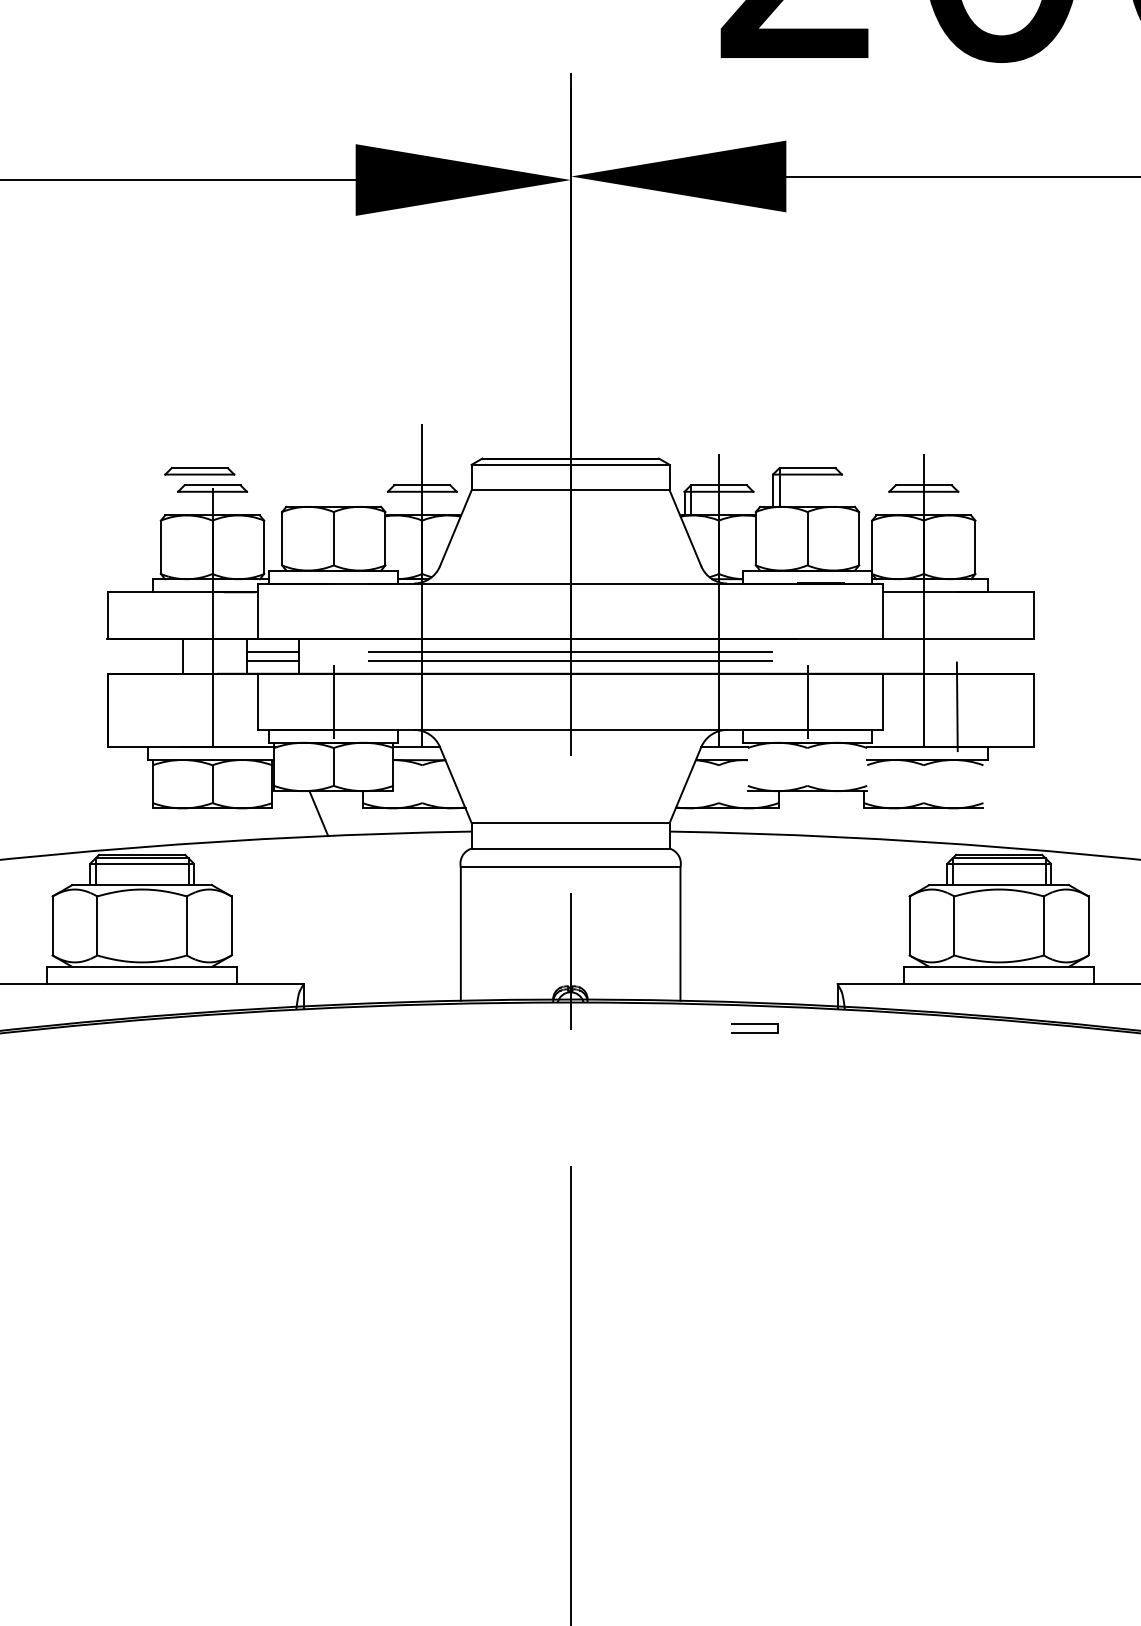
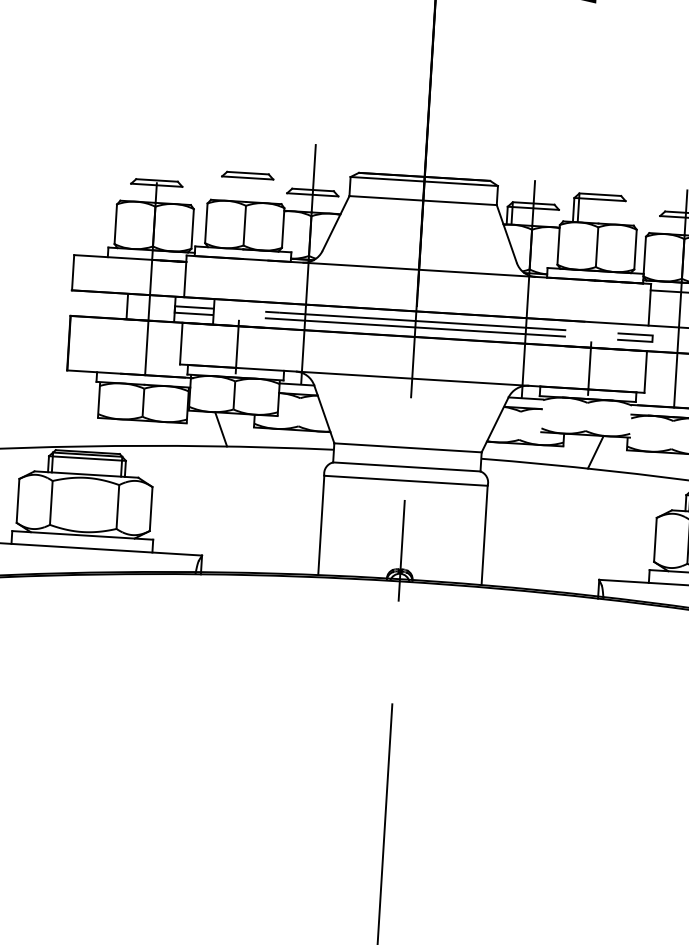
part: (199, 471) -> (247, 175), moved
line: (822, 813) -> (595, 452), added
line: (754, 1024) -> (635, 334), moved

